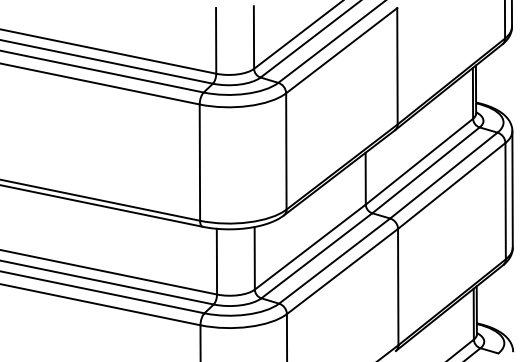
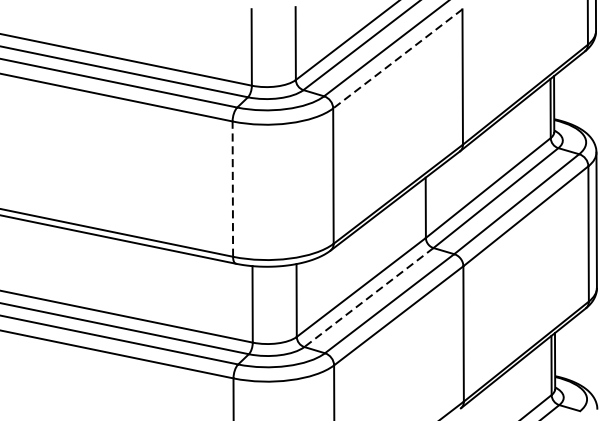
line: (341, 50) -> (397, 58), solid -> dashed
line: (199, 162) -> (232, 188), solid -> dashed
line: (316, 255) -> (368, 297), solid -> dashed

